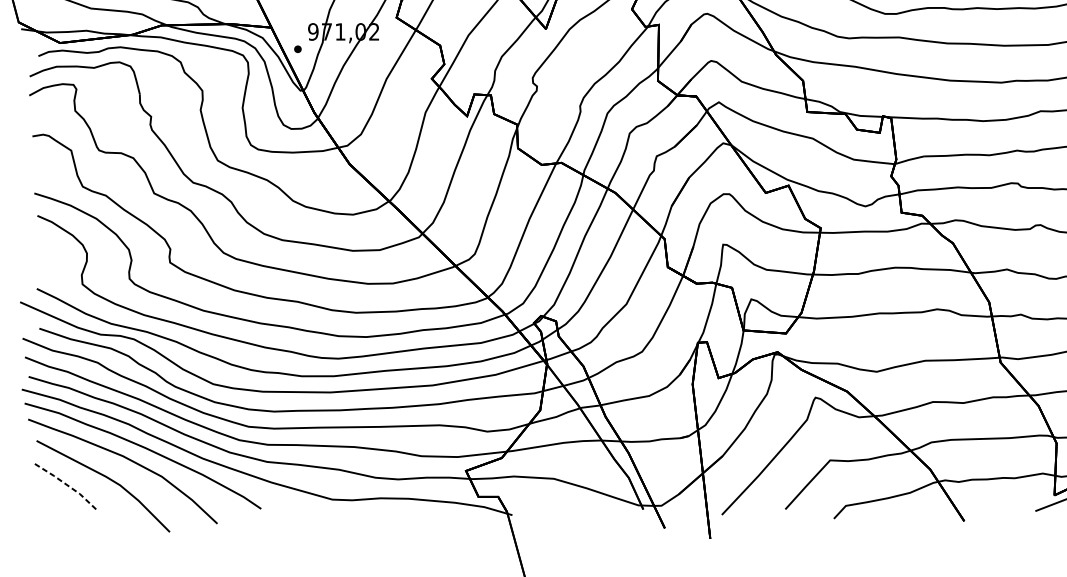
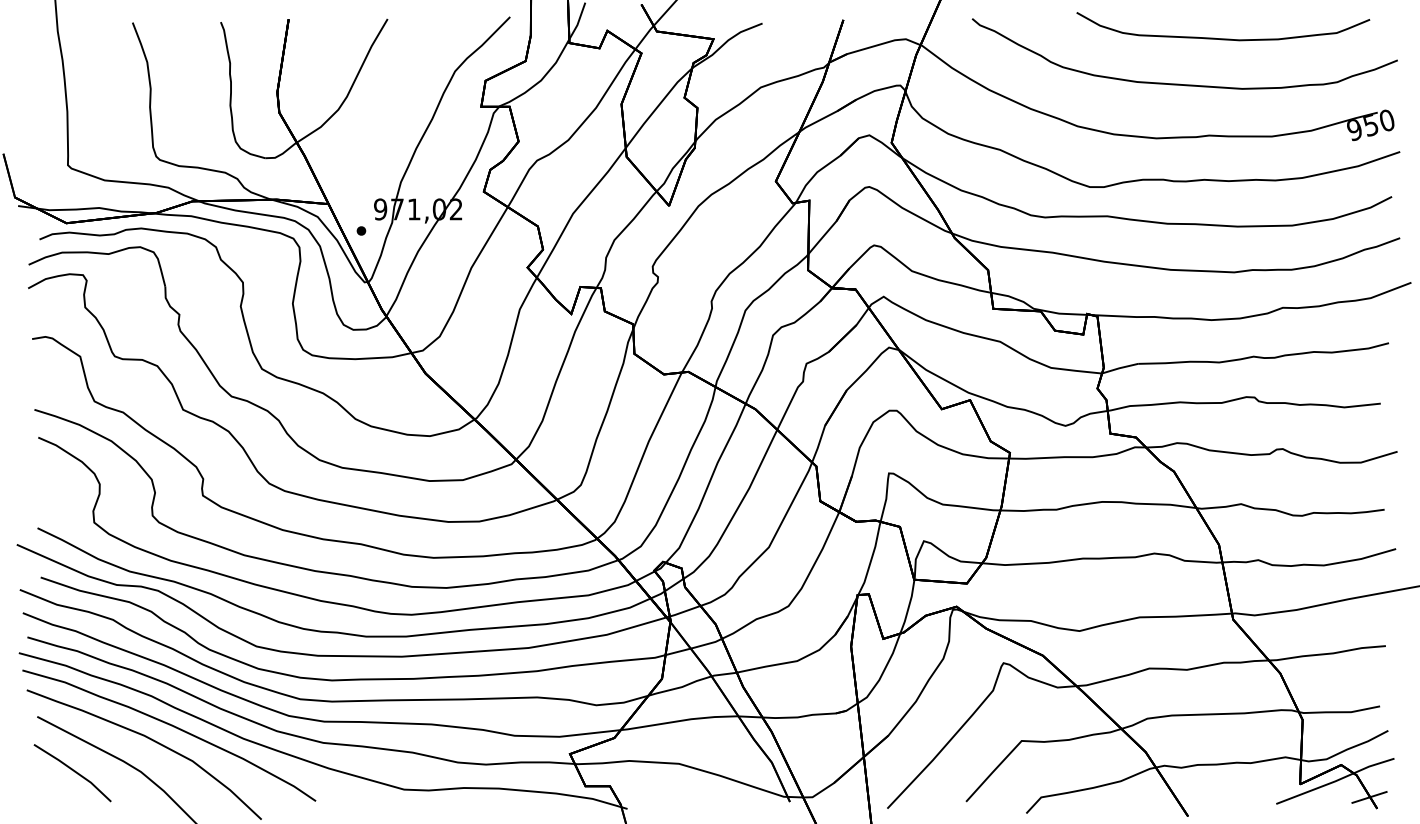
line: (66, 484) -> (74, 770), dashed -> solid

